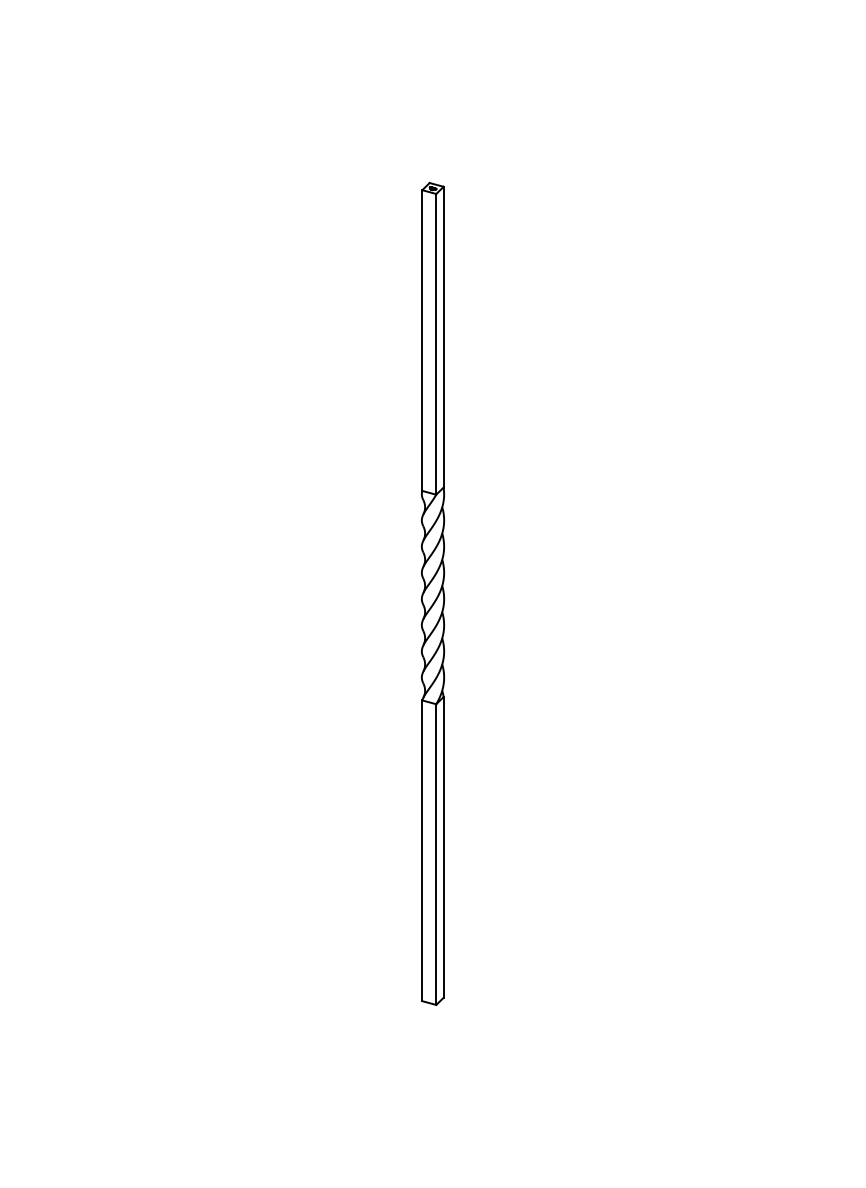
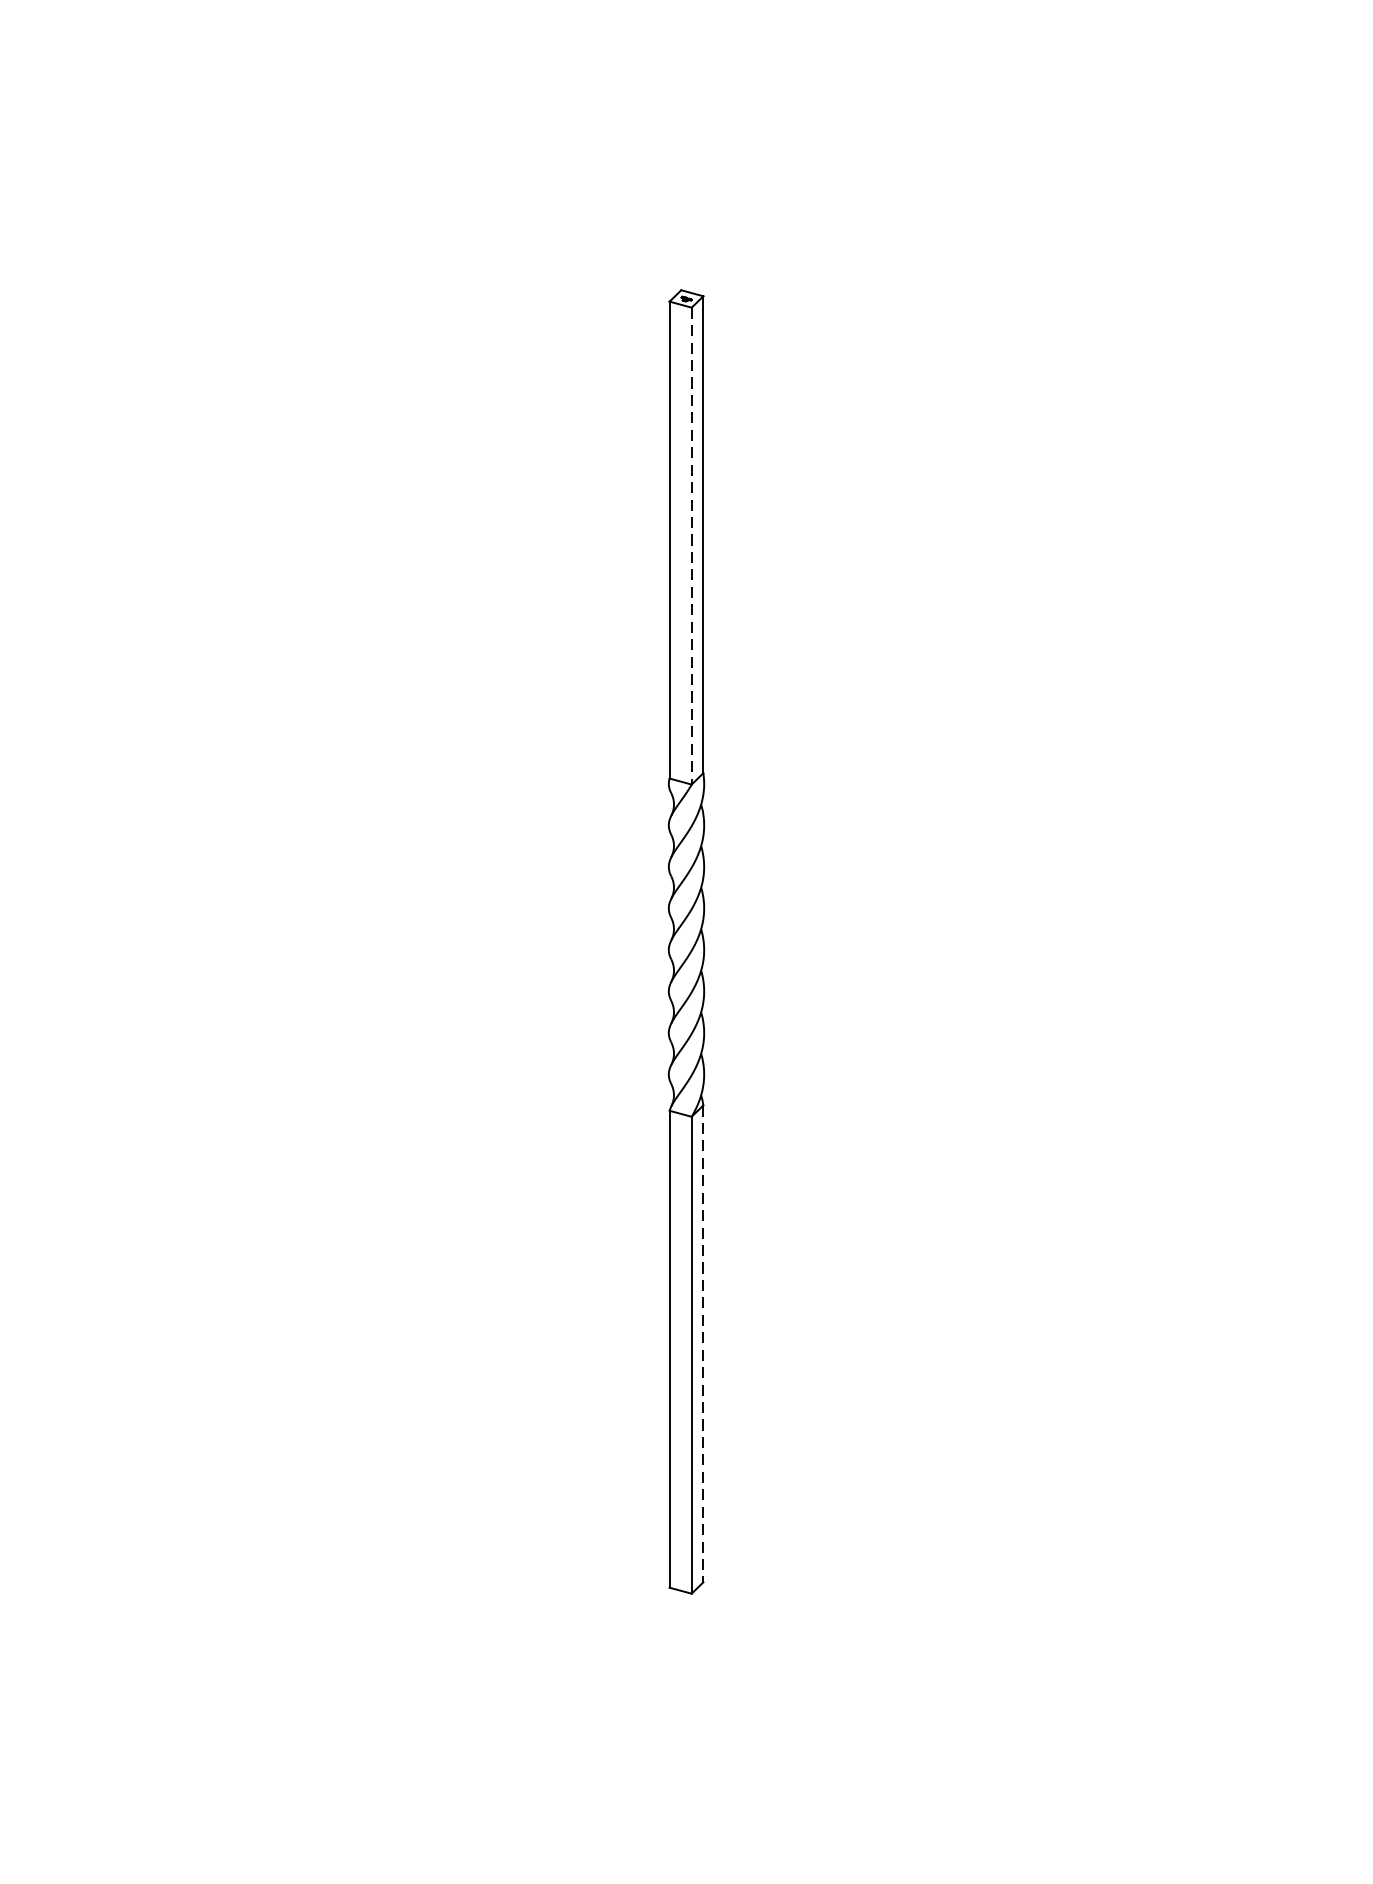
line: (436, 344) -> (692, 546), solid -> dashed
line: (443, 847) -> (703, 1344), solid -> dashed

